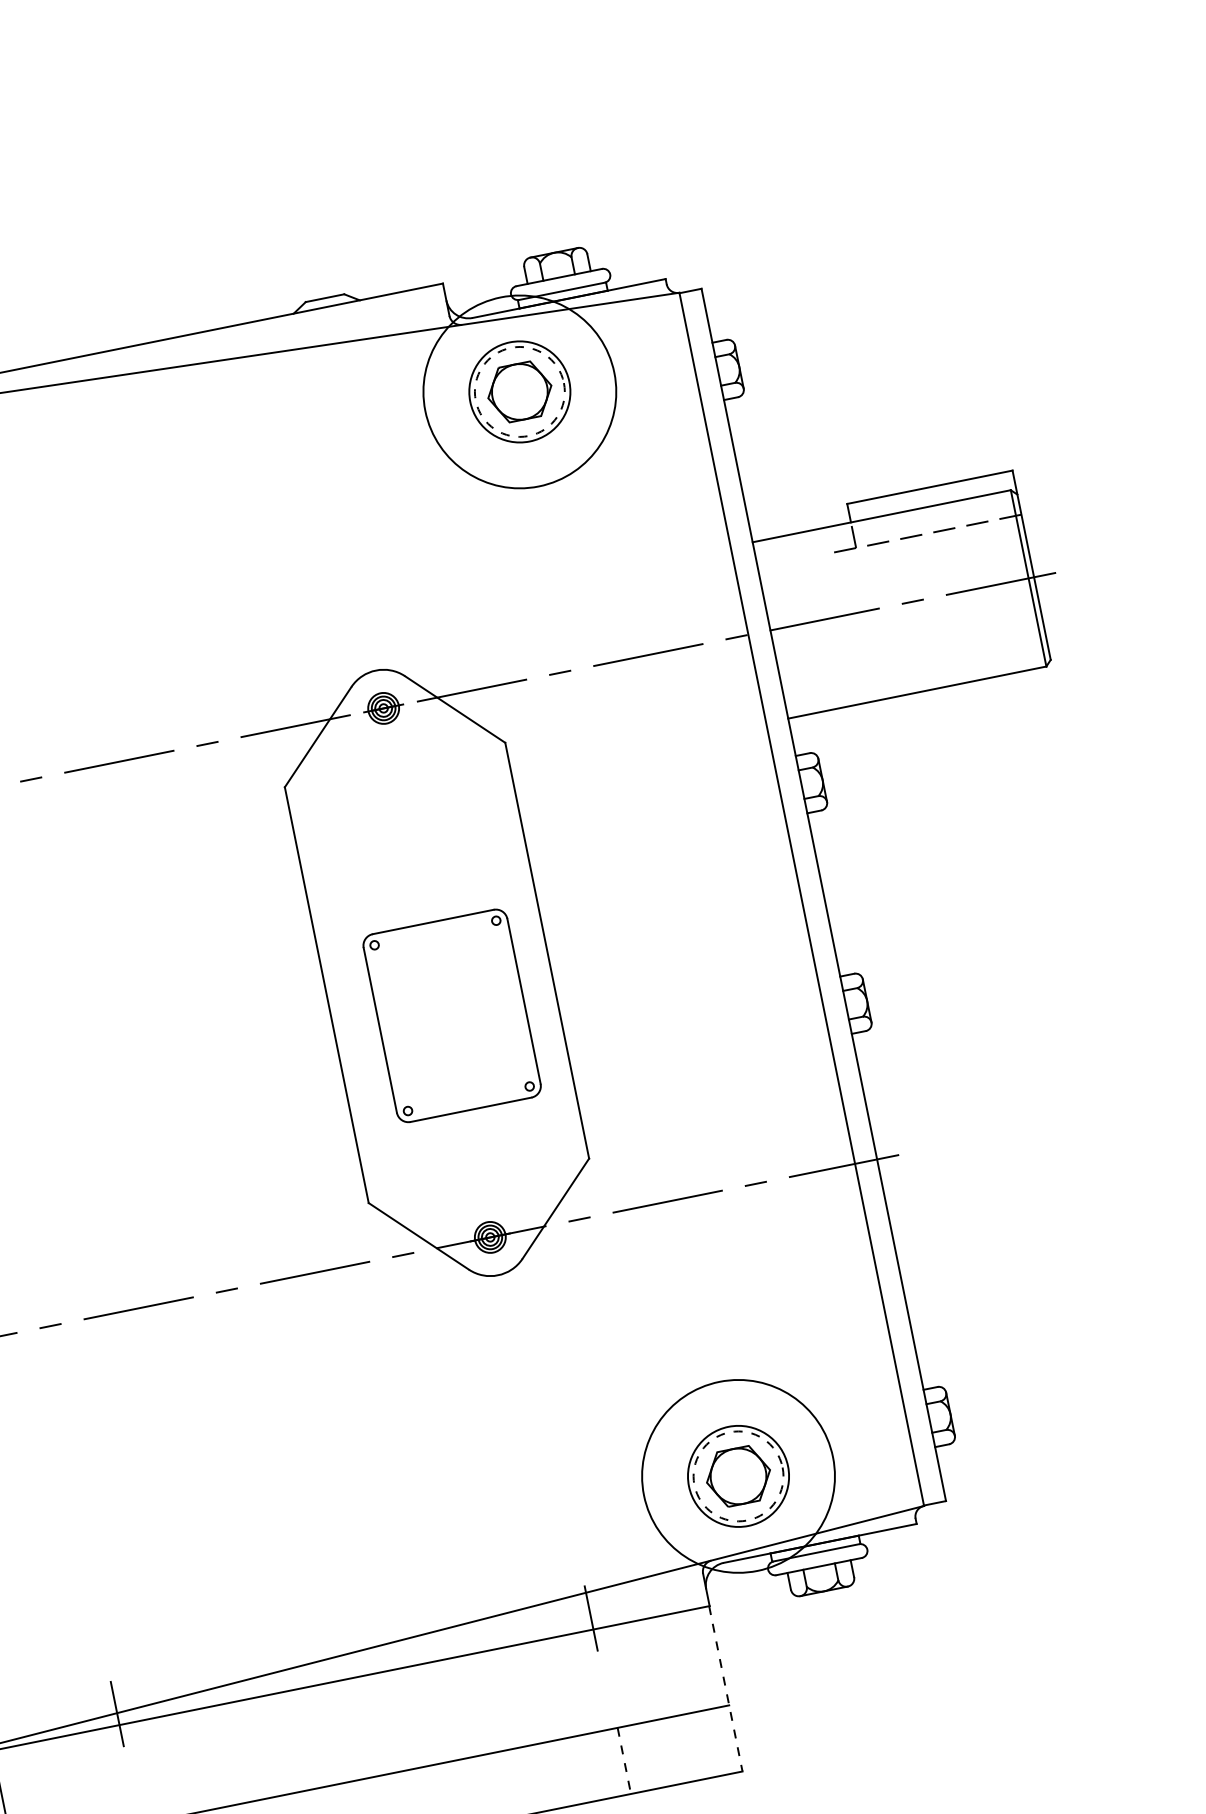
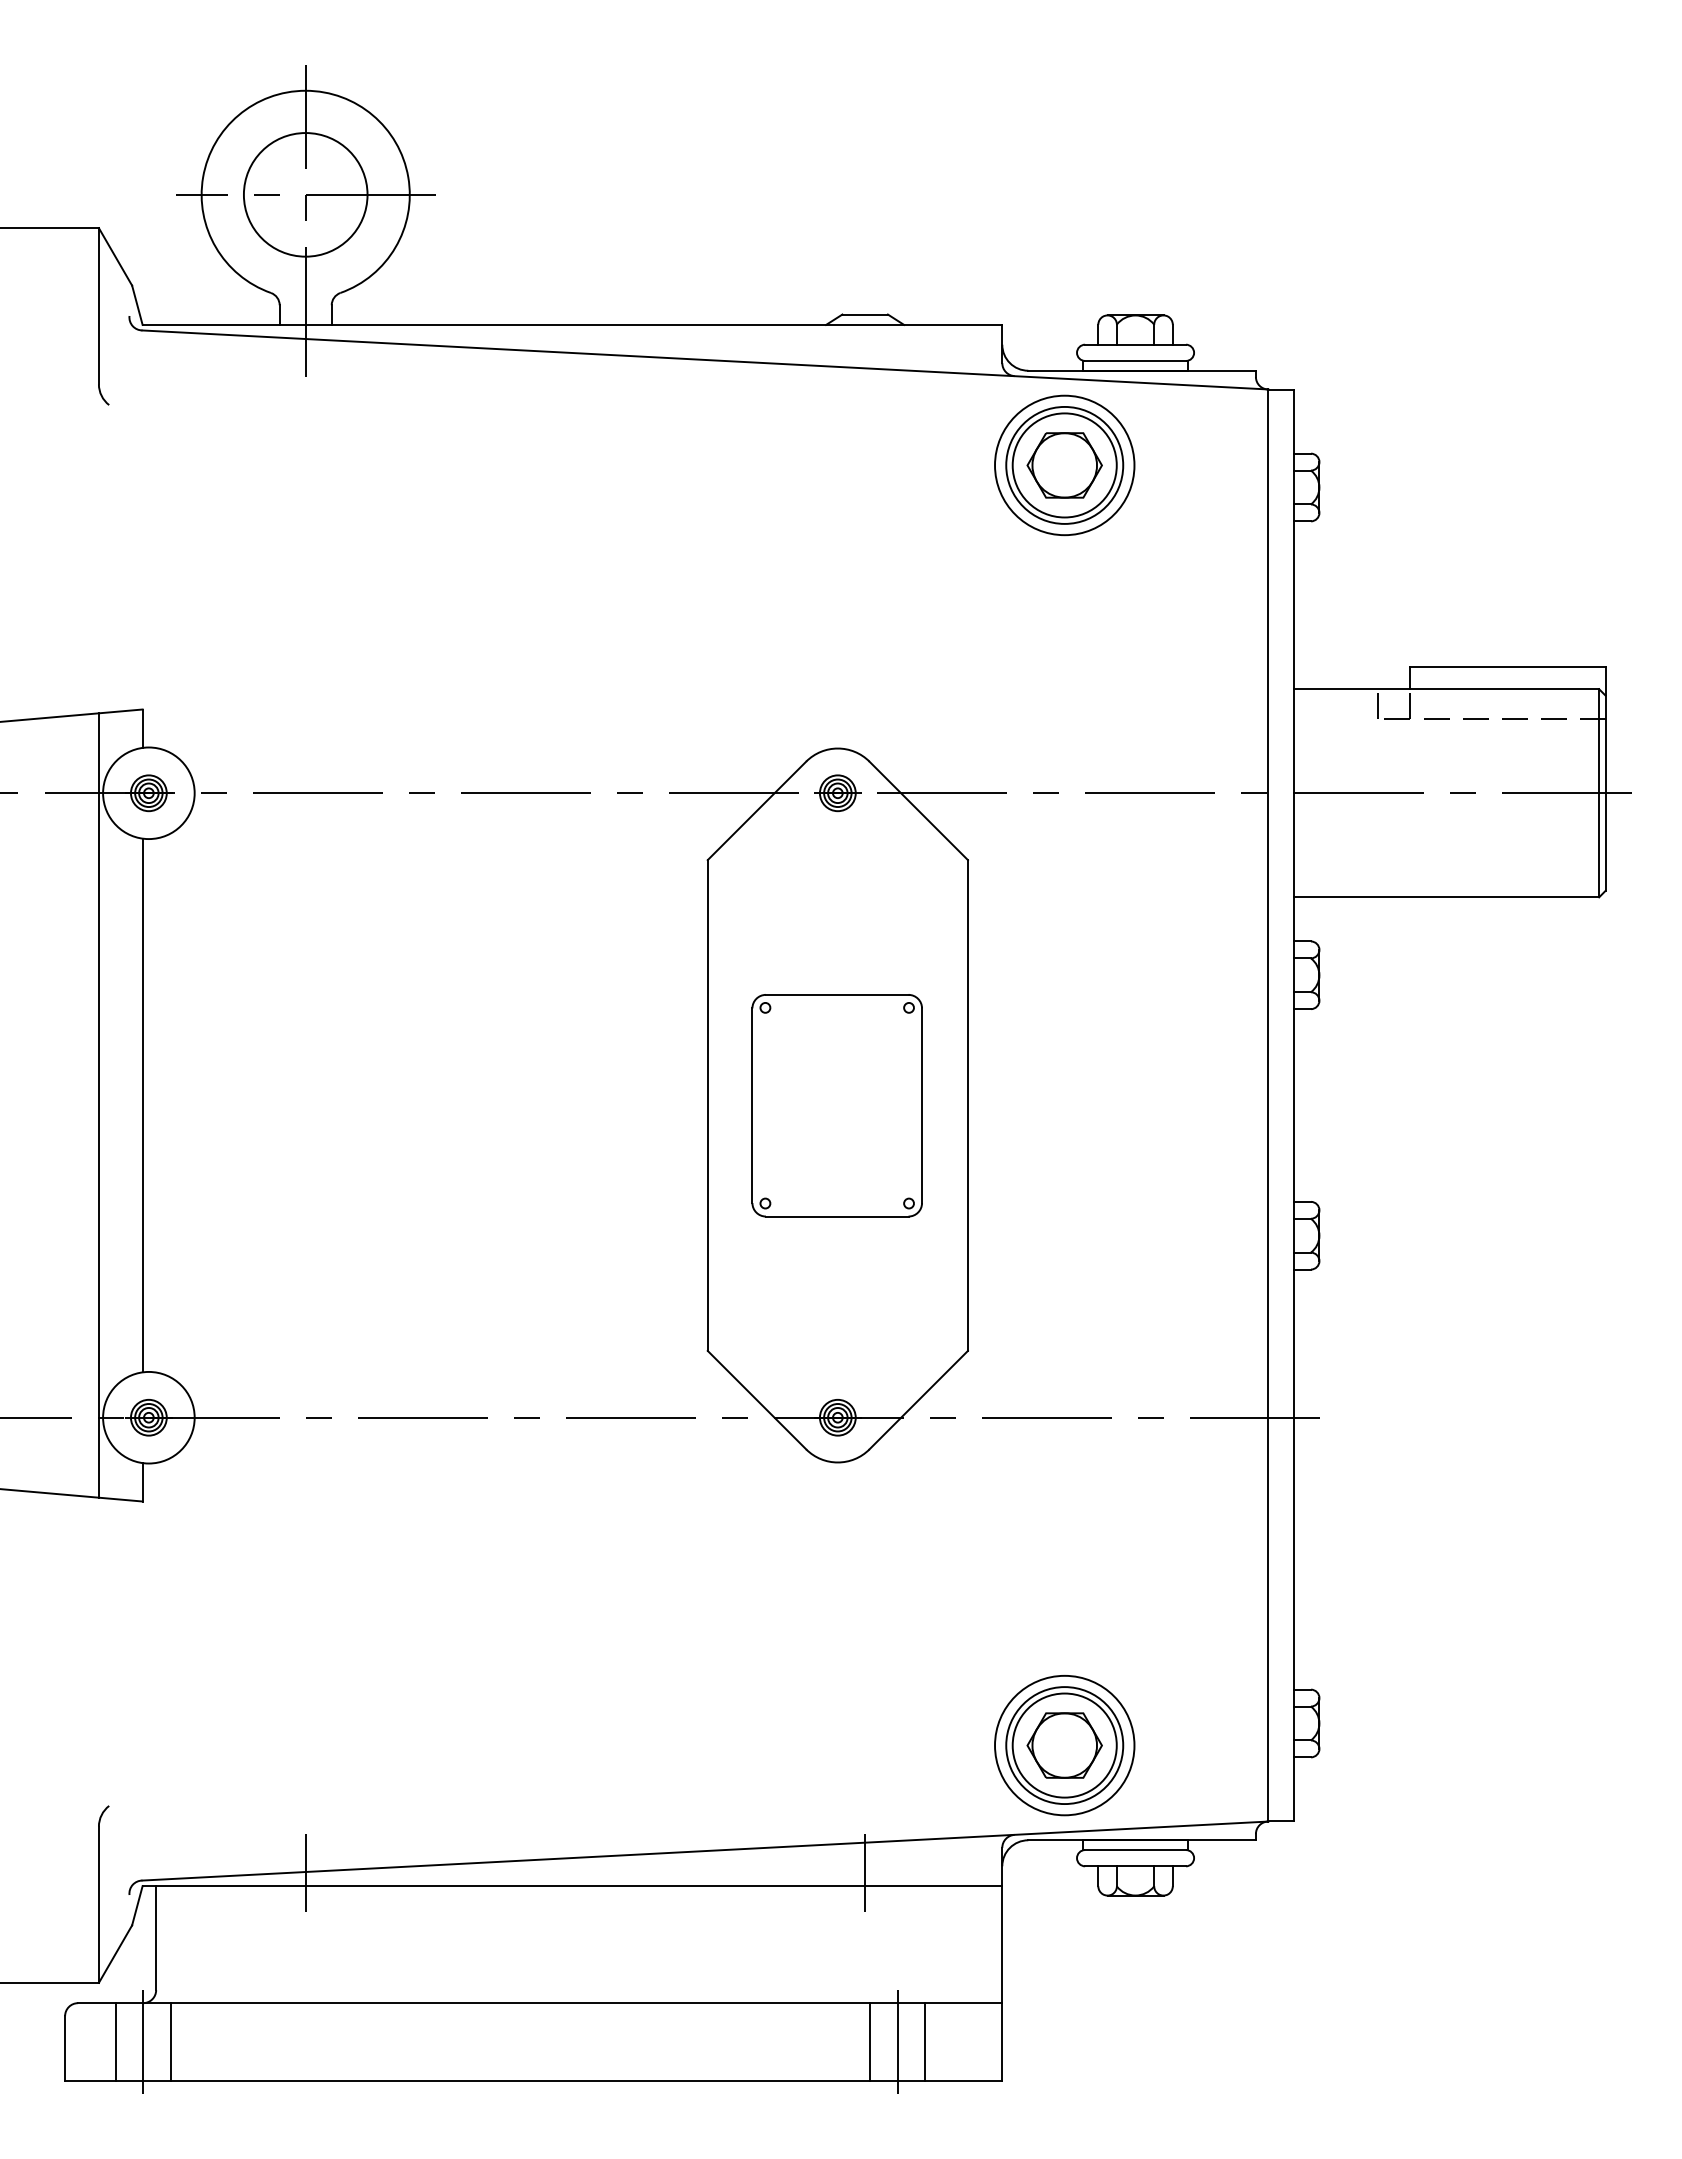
circle: (519, 392) -> (1064, 465), dashed -> solid
circle: (519, 392) -> (1064, 465), size x0.62
line: (826, 540) -> (1378, 704), added
part: (451, 1015) -> (836, 1105), moved
circle: (738, 1476) -> (1064, 1745), dashed -> solid
circle: (738, 1476) -> (1064, 1745), size x0.62
line: (725, 1688) -> (1001, 1983), dashed -> solid
line: (671, 1751) -> (925, 2042), added
line: (647, 1756) -> (897, 2042), added
line: (624, 1761) -> (870, 2042), dashed -> solid

